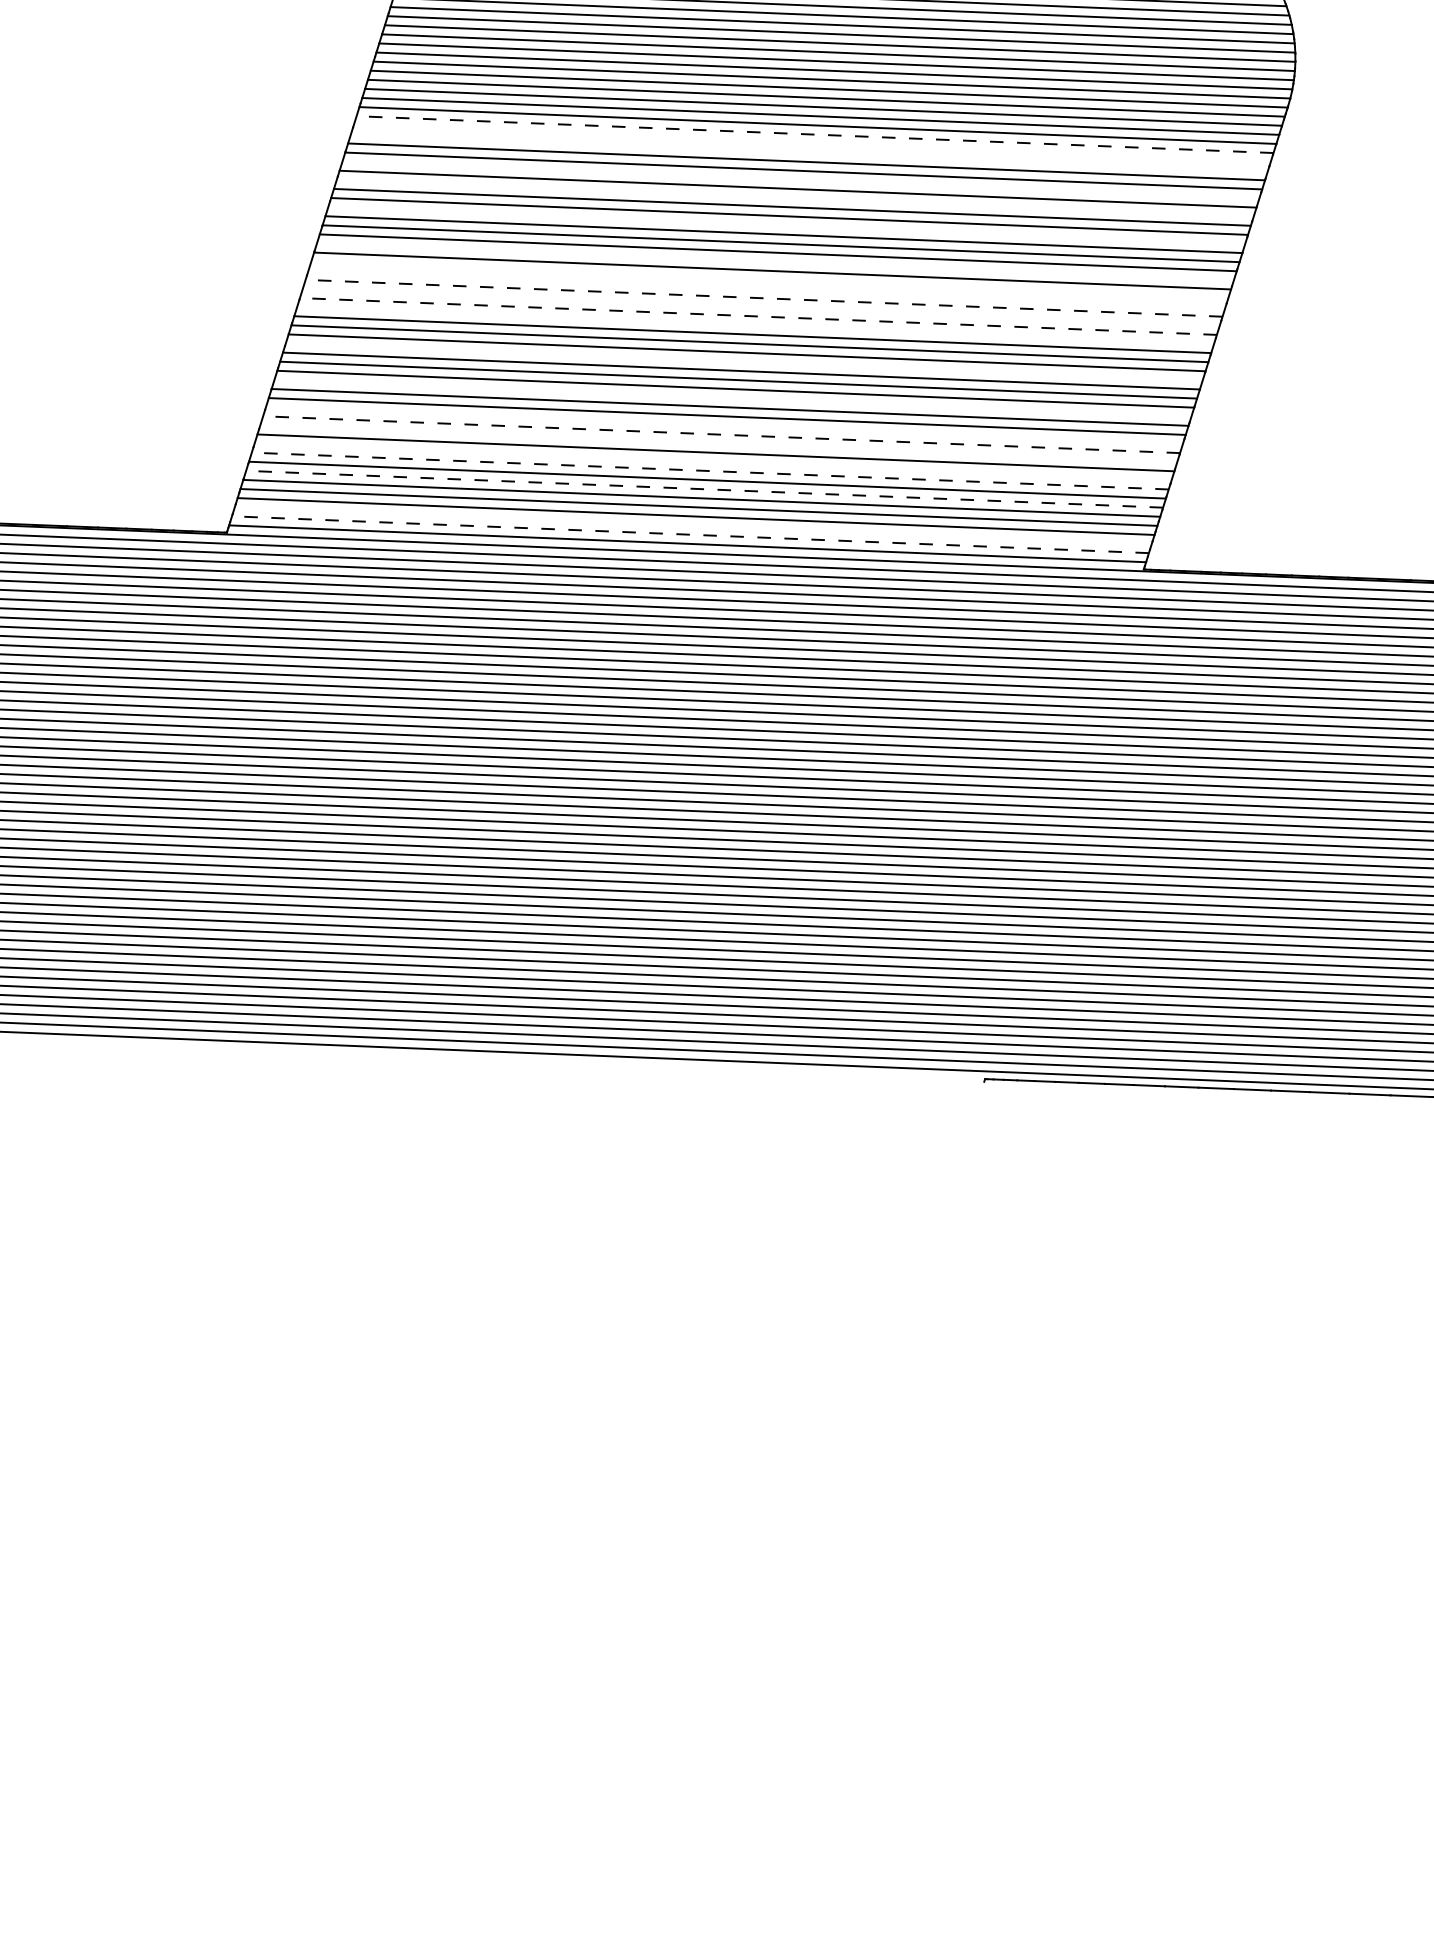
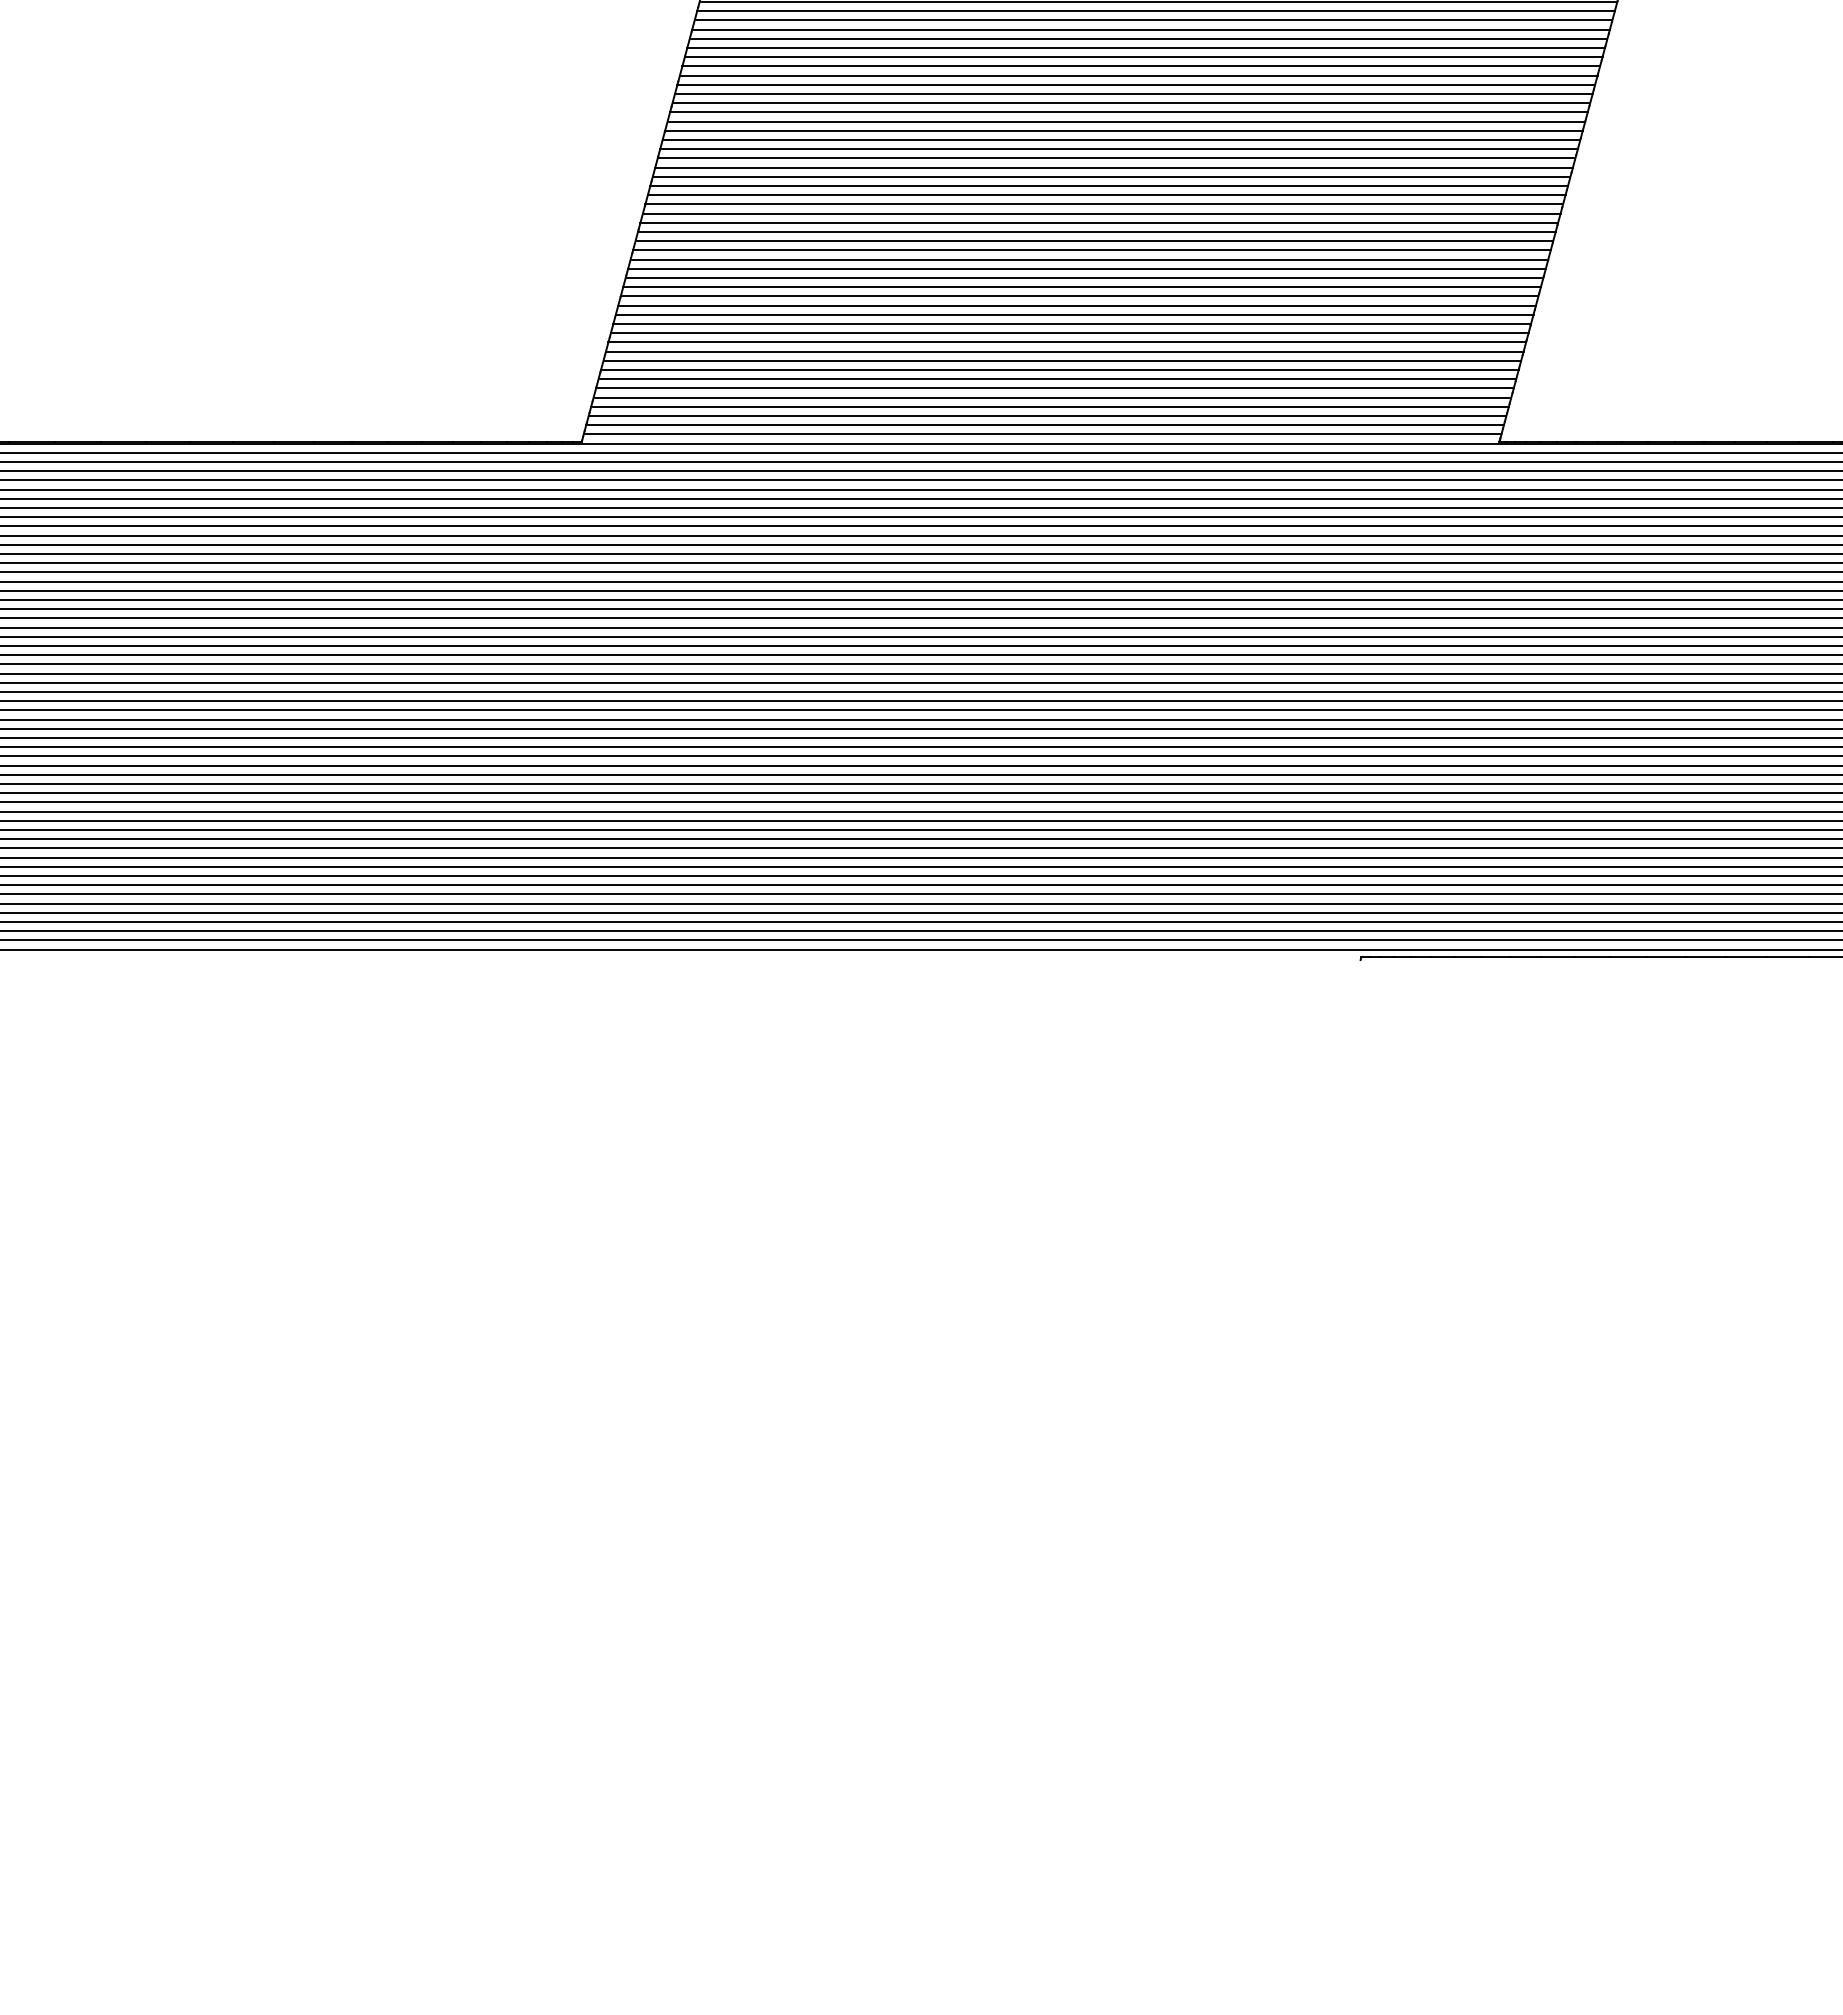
line: (815, 134) -> (1153, 20), dashed -> solid
line: (811, 143) -> (1150, 29), added
line: (809, 152) -> (1148, 38), added
line: (801, 180) -> (1141, 66), added
line: (795, 197) -> (1136, 84), added
line: (786, 225) -> (1128, 112), added
line: (774, 262) -> (1118, 149), added
line: (769, 279) -> (1113, 167), added
line: (766, 288) -> (1111, 176), added
line: (764, 298) -> (1109, 186), dashed -> solid
line: (761, 307) -> (1106, 195), added
line: (758, 316) -> (1104, 204), dashed -> solid
line: (755, 325) -> (1101, 213), added
line: (743, 362) -> (1091, 250), added
line: (732, 398) -> (1081, 287), added
line: (724, 425) -> (1074, 314), added
line: (721, 435) -> (1072, 324), dashed -> solid
line: (718, 444) -> (1069, 333), added
line: (712, 461) -> (1064, 351), added
line: (710, 470) -> (1062, 360), dashed -> solid
line: (704, 489) -> (1057, 379), dashed -> solid
line: (693, 526) -> (1047, 416), added
line: (690, 535) -> (1045, 425), dashed -> solid

